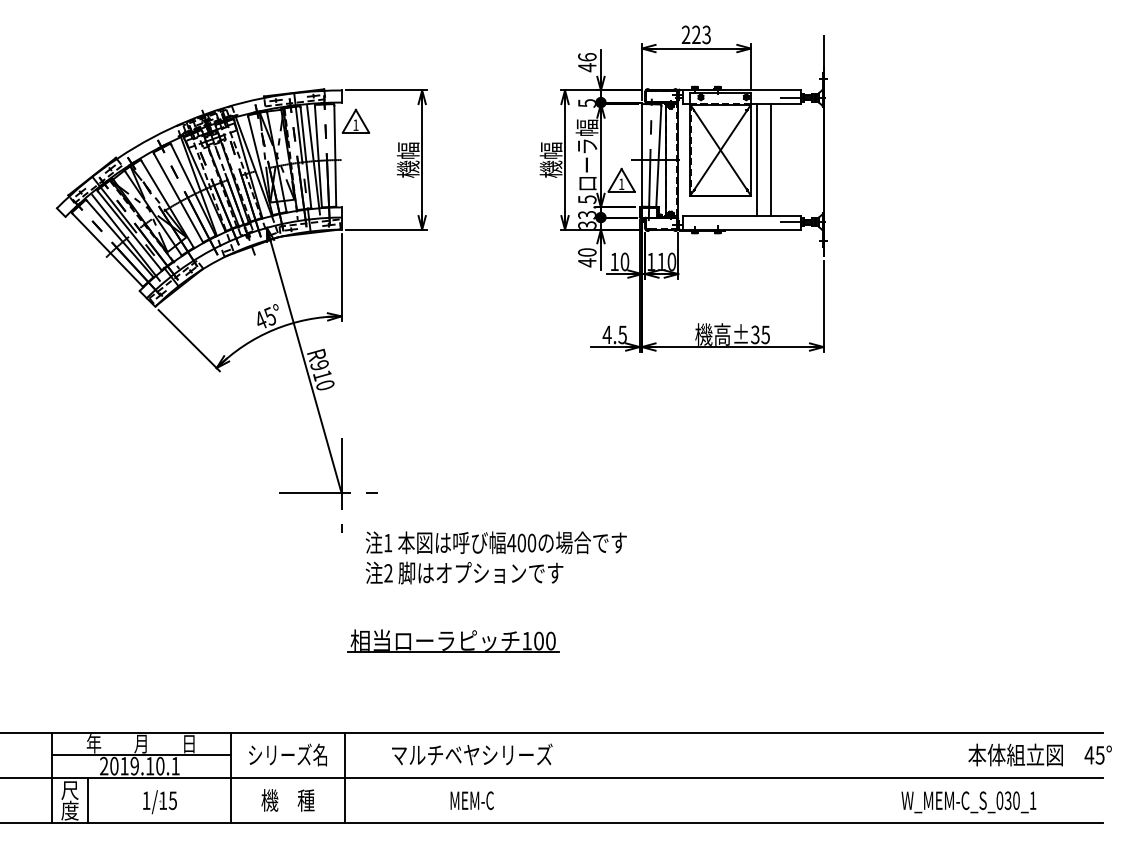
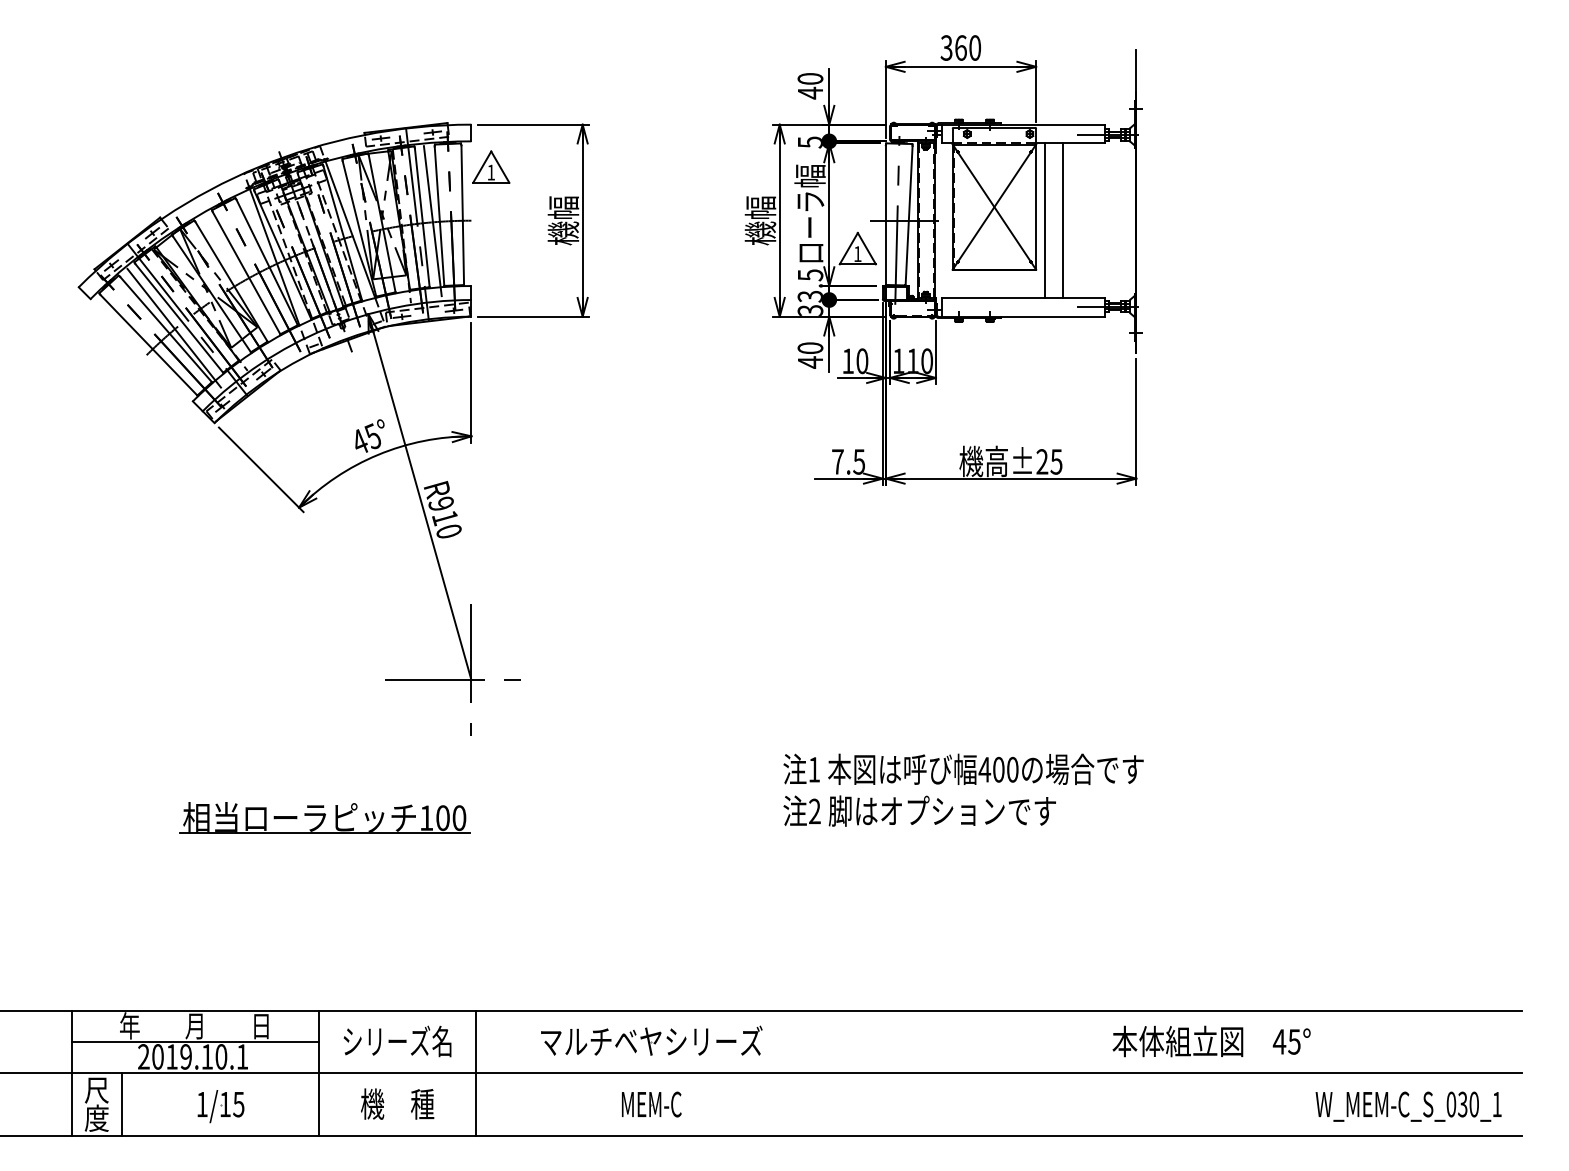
text: (695, 34) -> (959, 47), 223 -> 360
text: (587, 57) -> (810, 79), 46 -> 40
text: (606, 334) -> (836, 461), 4.5 -> 7.5
text: (755, 335) -> (1042, 462), ±35 -> ±25
text: (495, 557) -> (962, 789), moved
part: (453, 640) -> (325, 817), moved
text: (1039, 754) -> (1210, 1040), moved
text: (968, 802) -> (1408, 1106), moved

